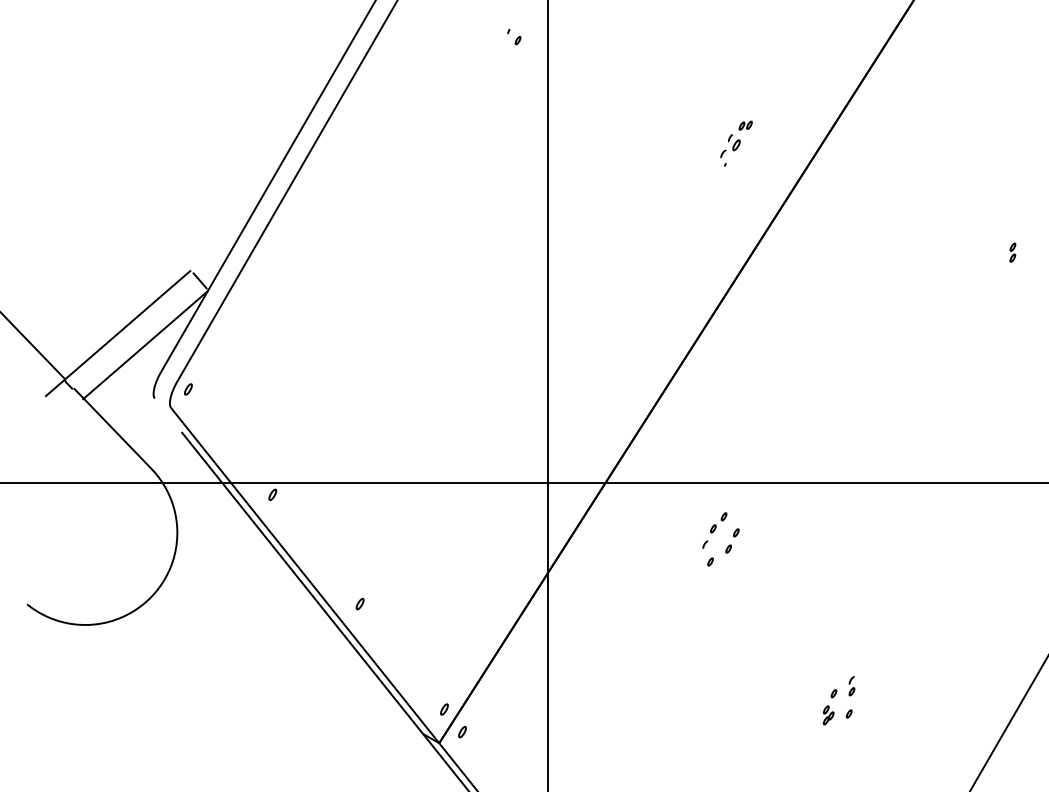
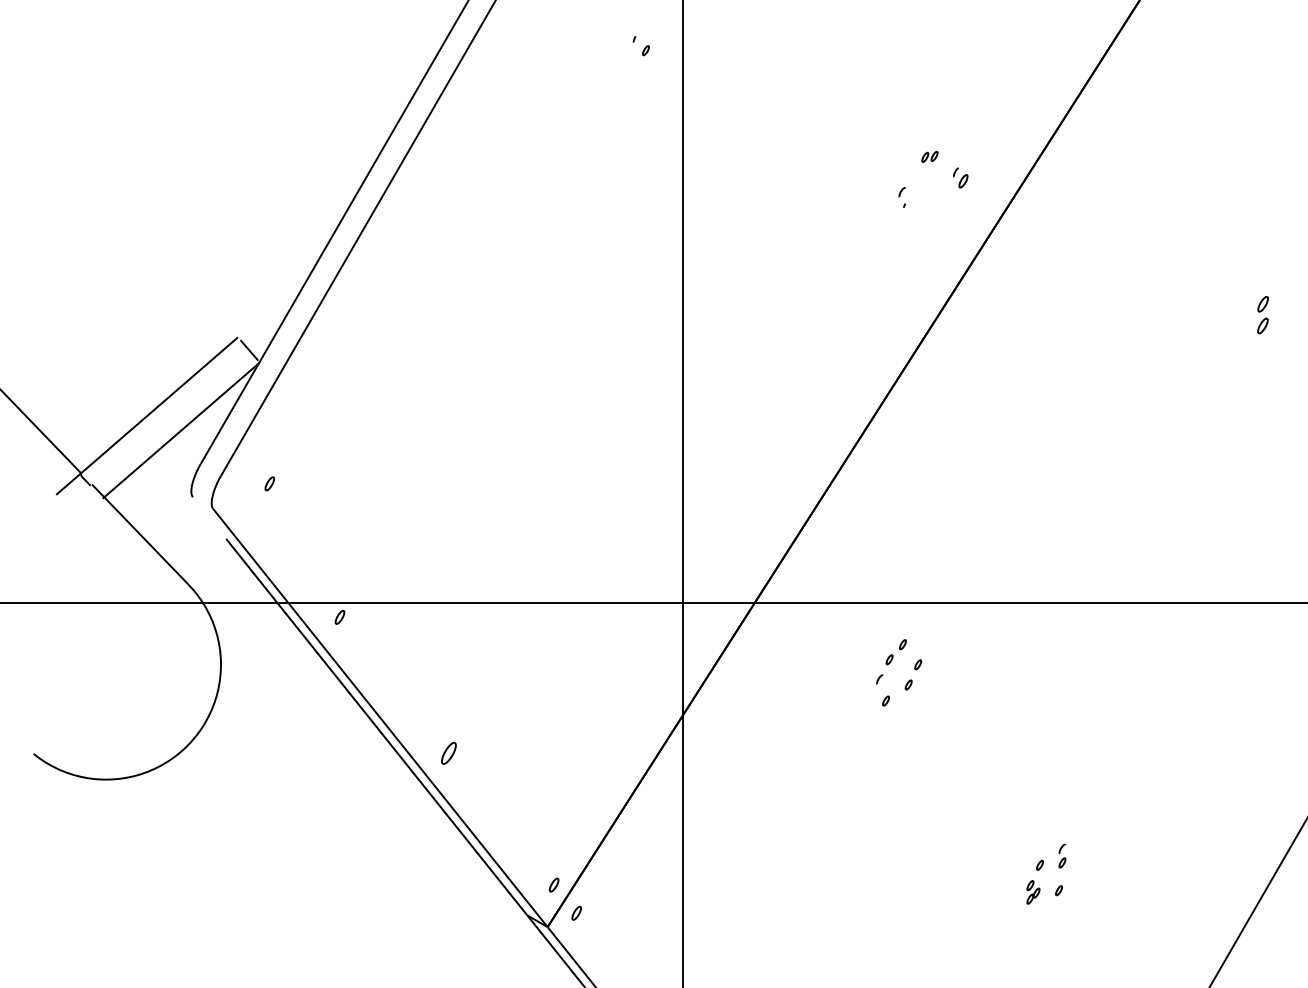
part: (734, 142) -> (960, 177), moved
part: (1013, 252) -> (1263, 315), size x1.6
part: (188, 389) -> (269, 483), moved
part: (359, 604) -> (448, 753), size x1.6

